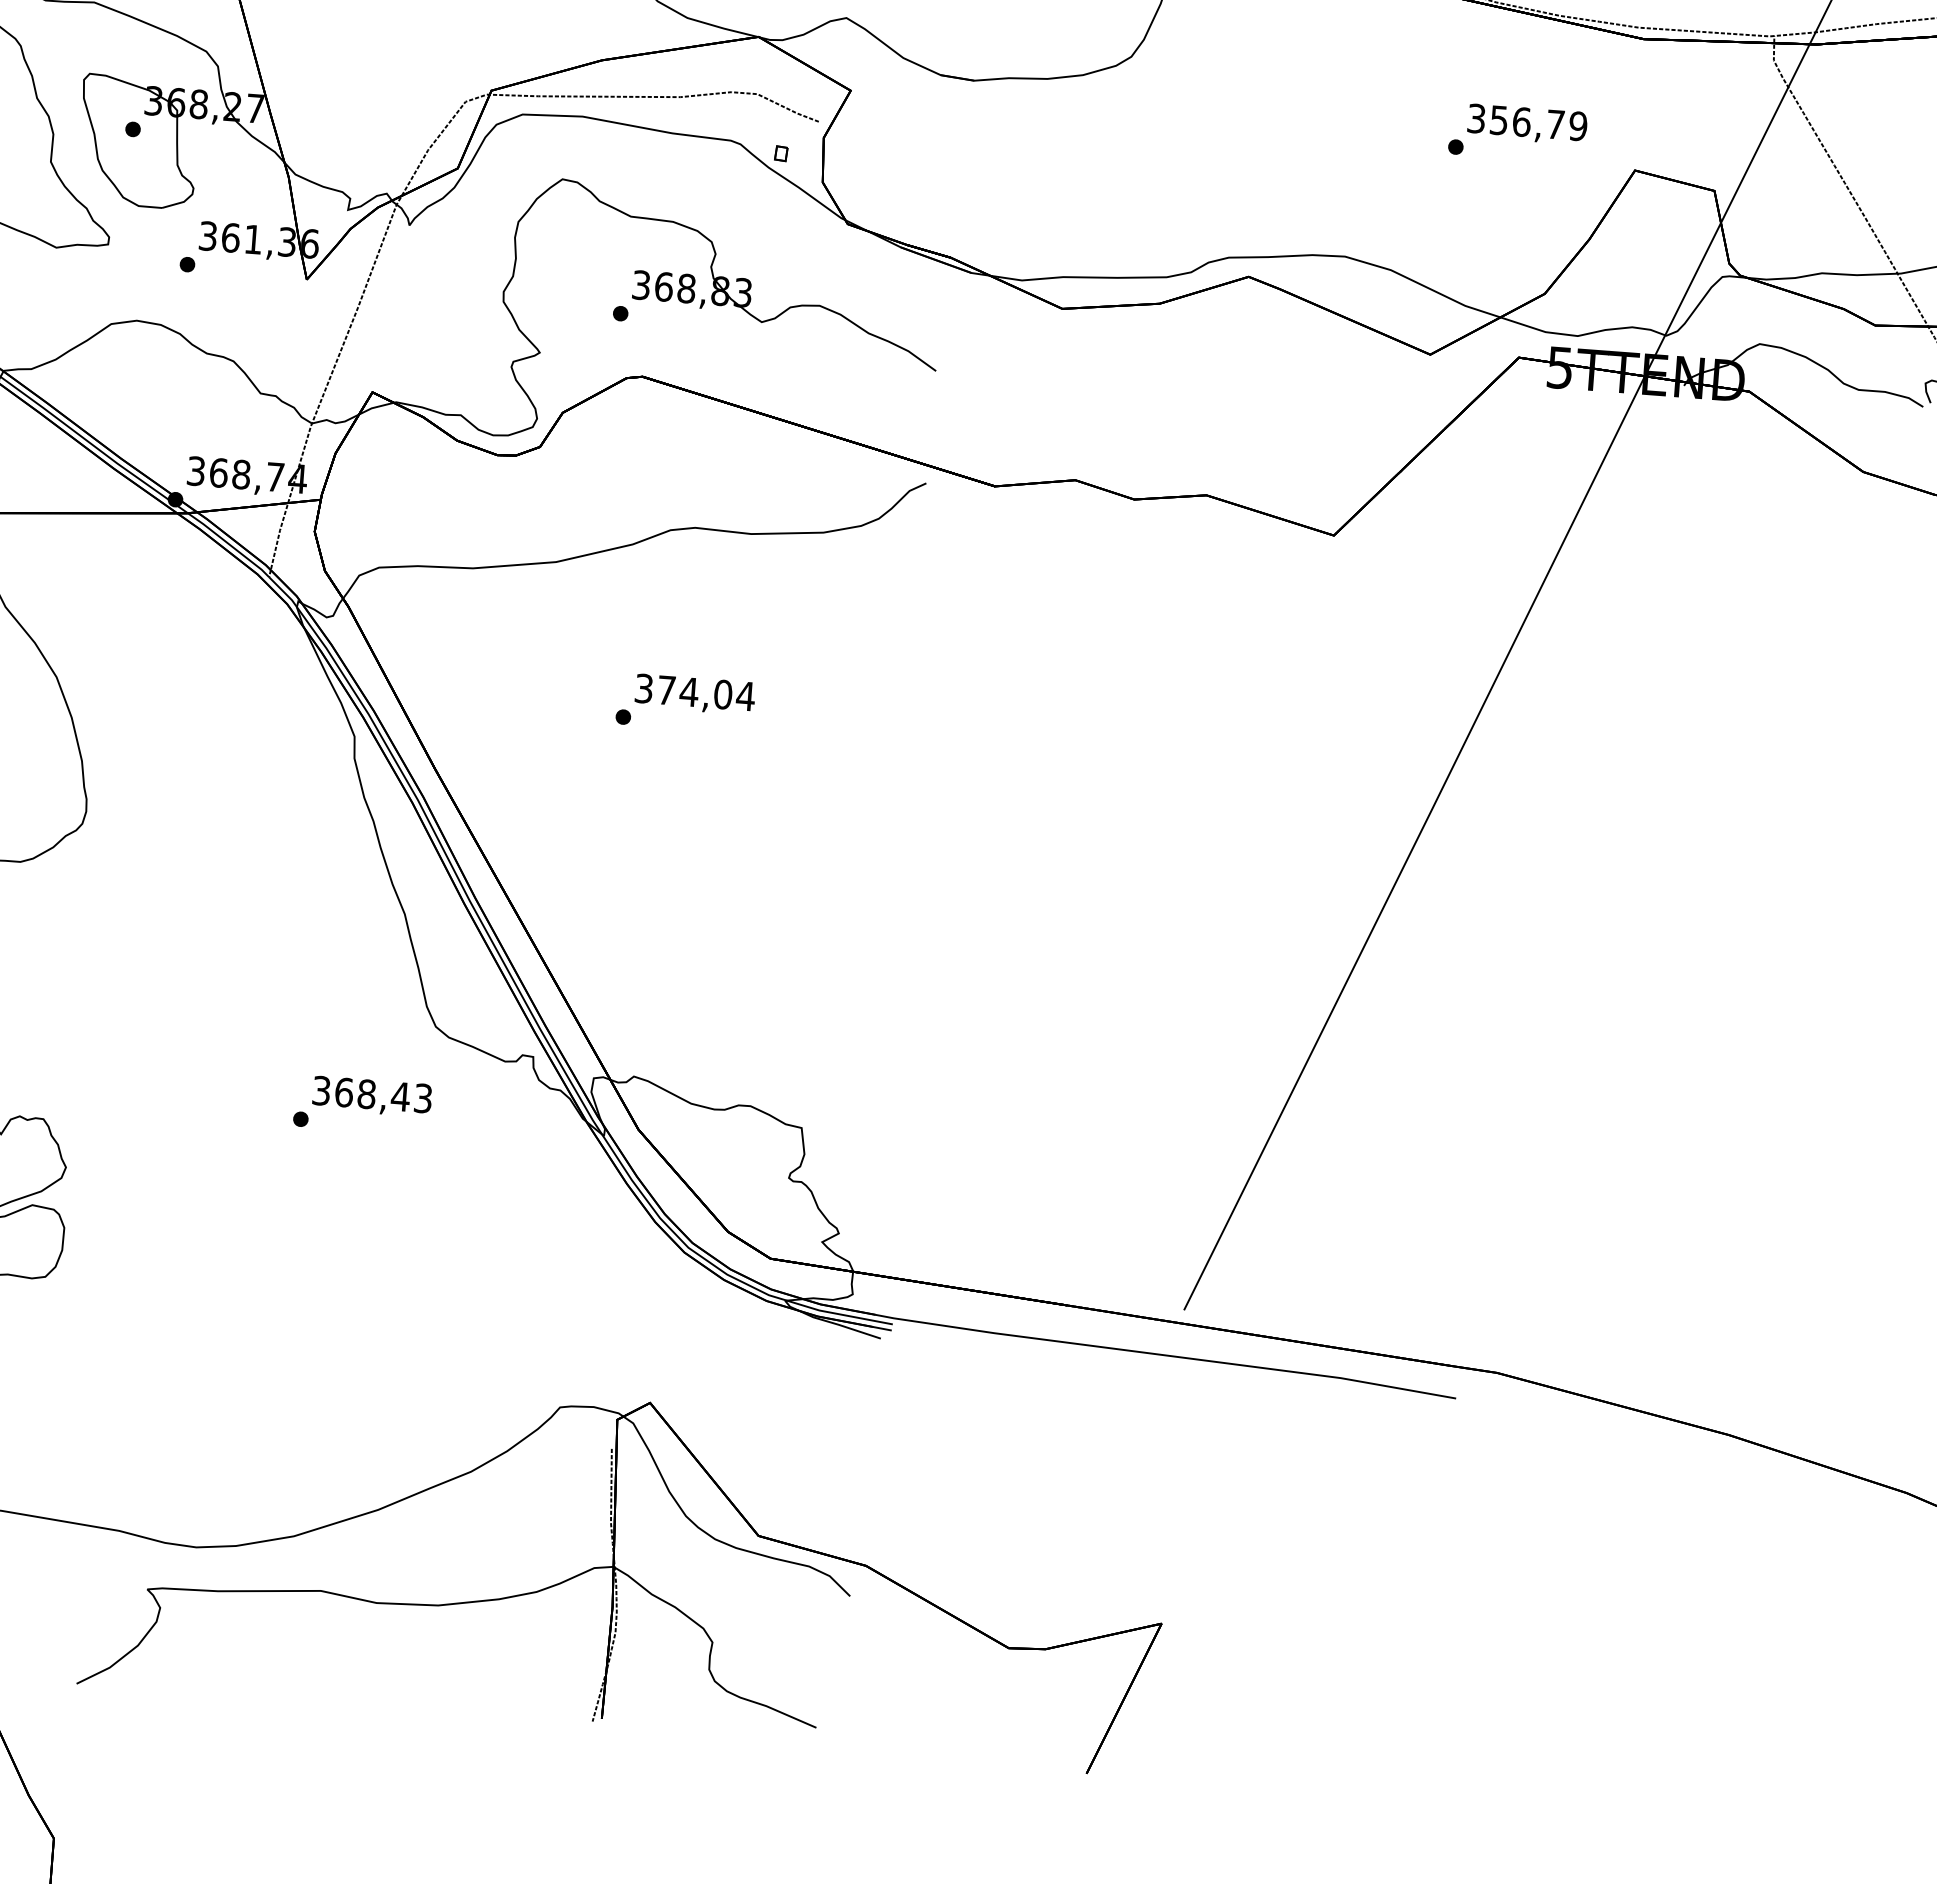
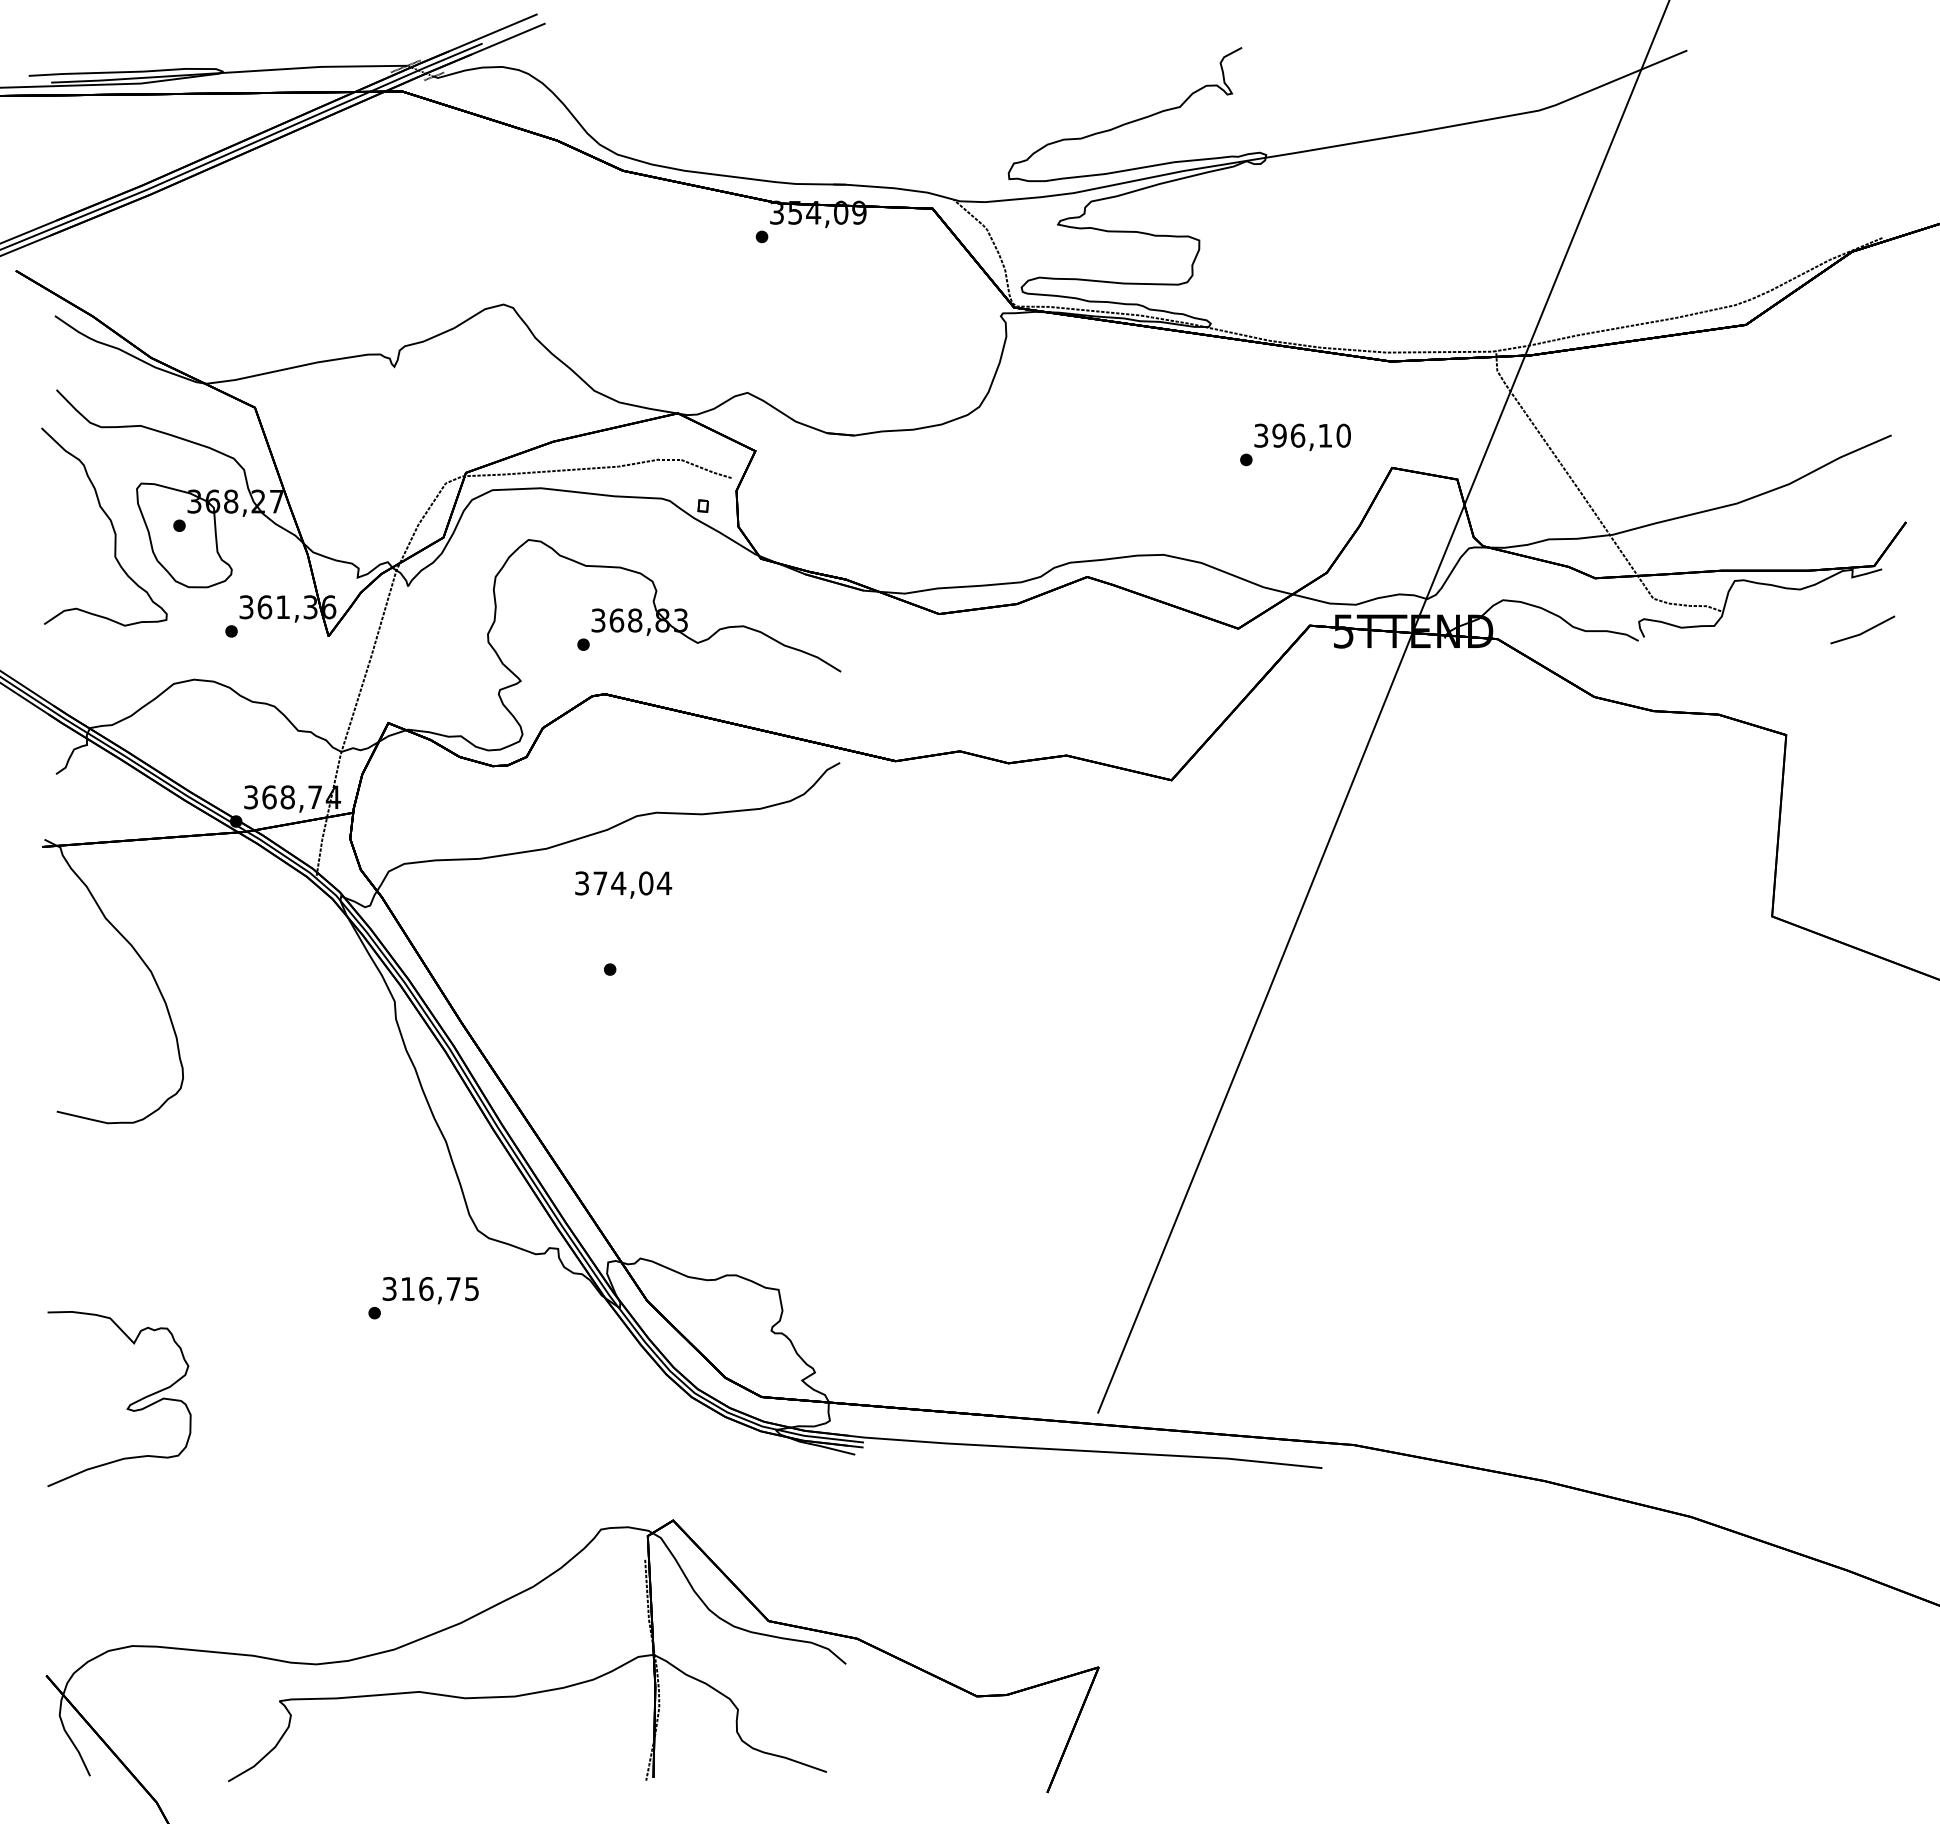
text: (1538, 123) -> (1311, 435), 356,79 -> 396,10
text: (695, 693) -> (623, 884), moved
text: (383, 1094) -> (439, 1288), 368,43 -> 316,75

